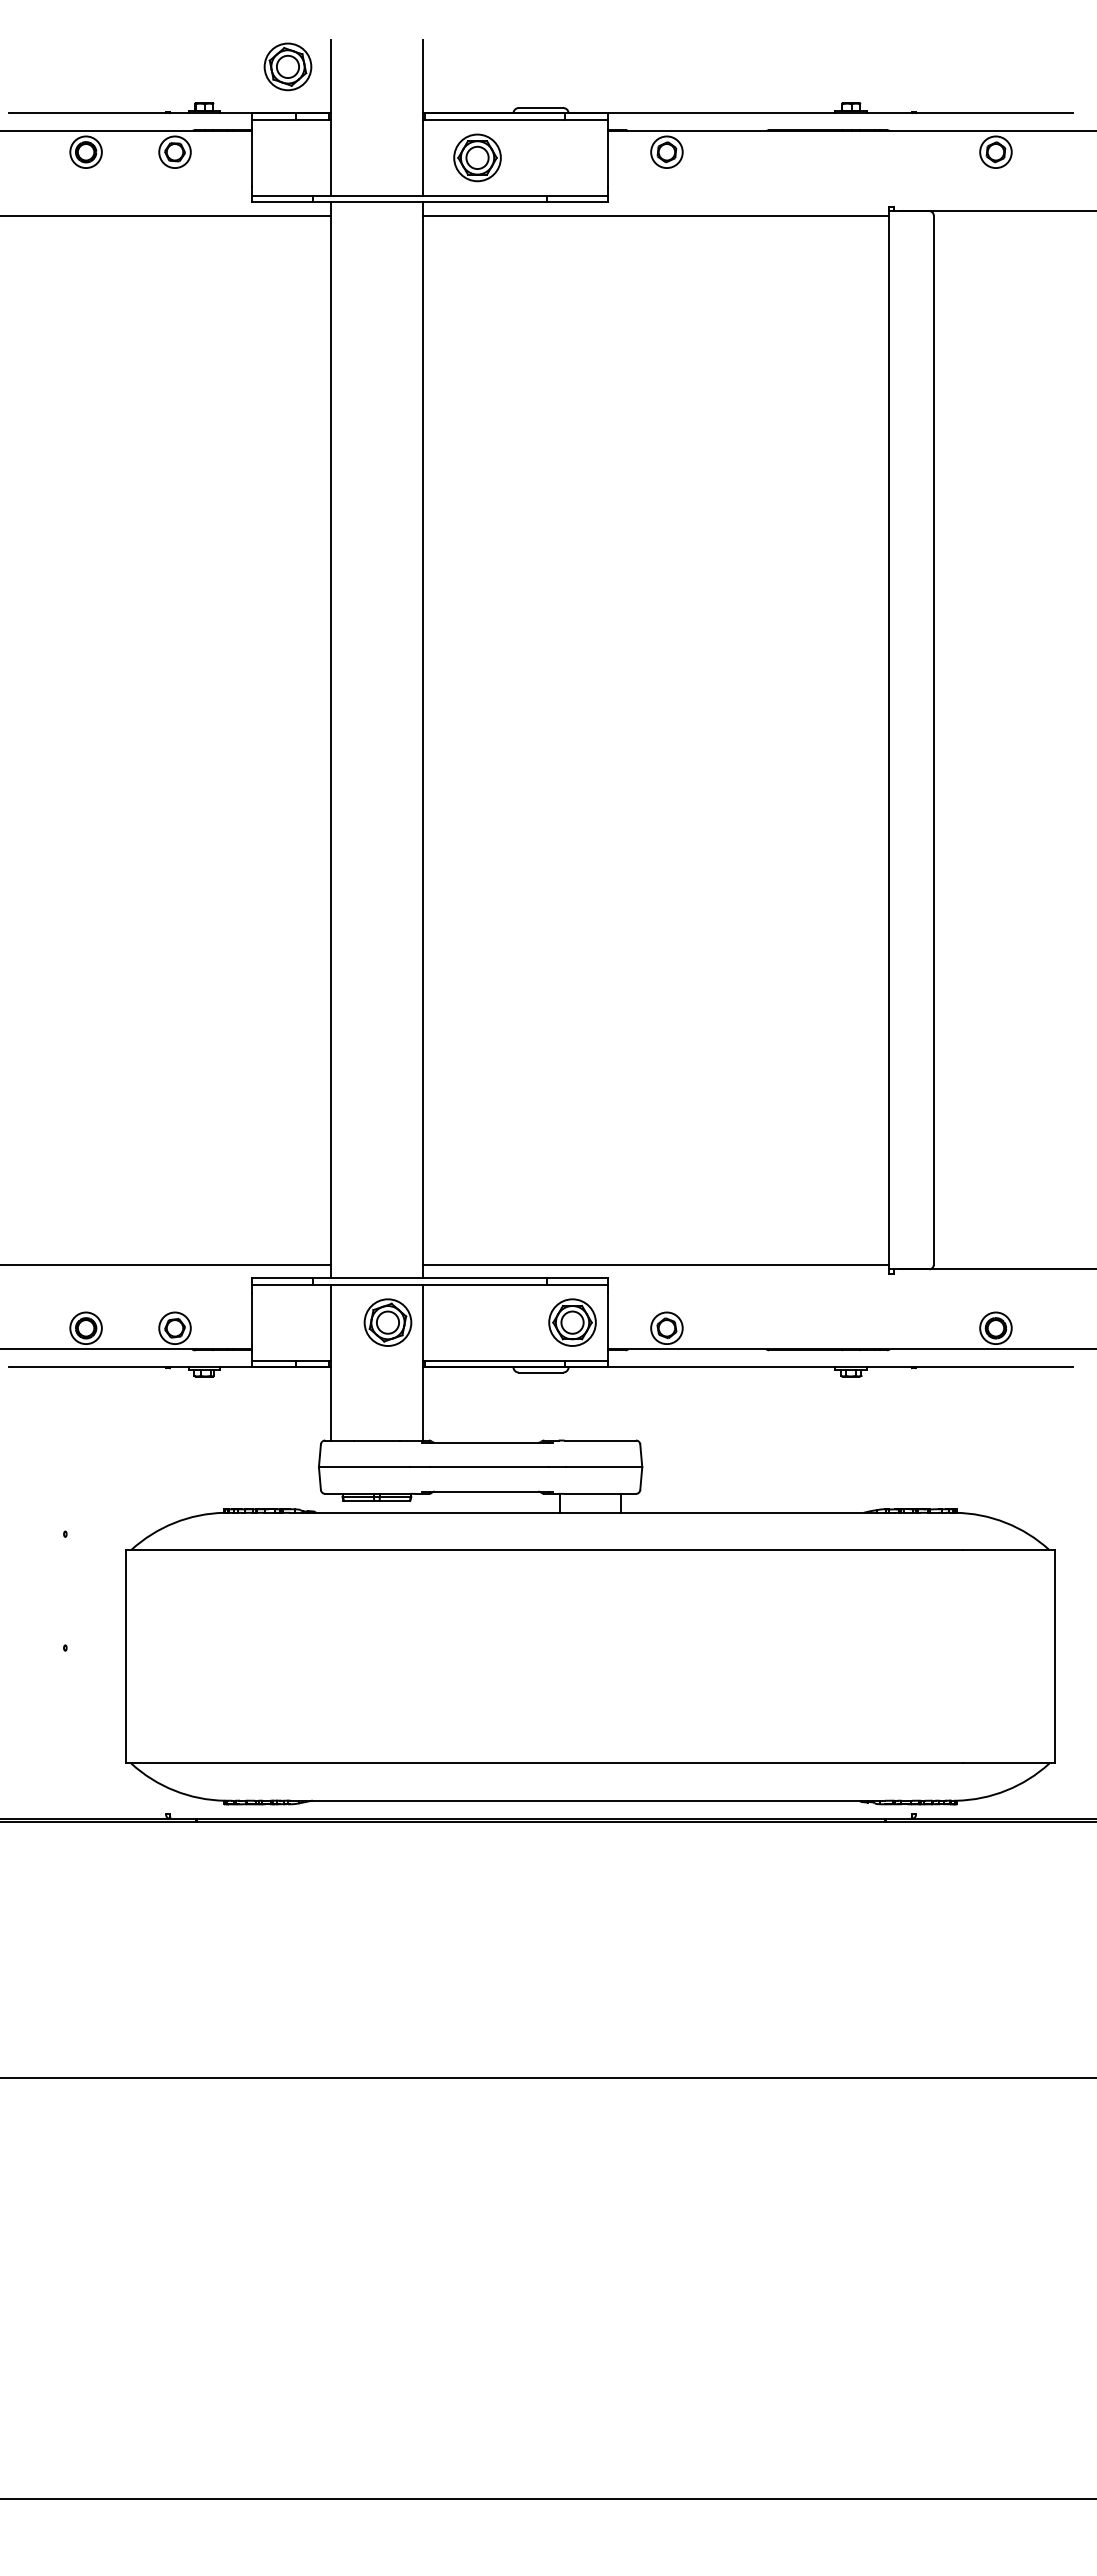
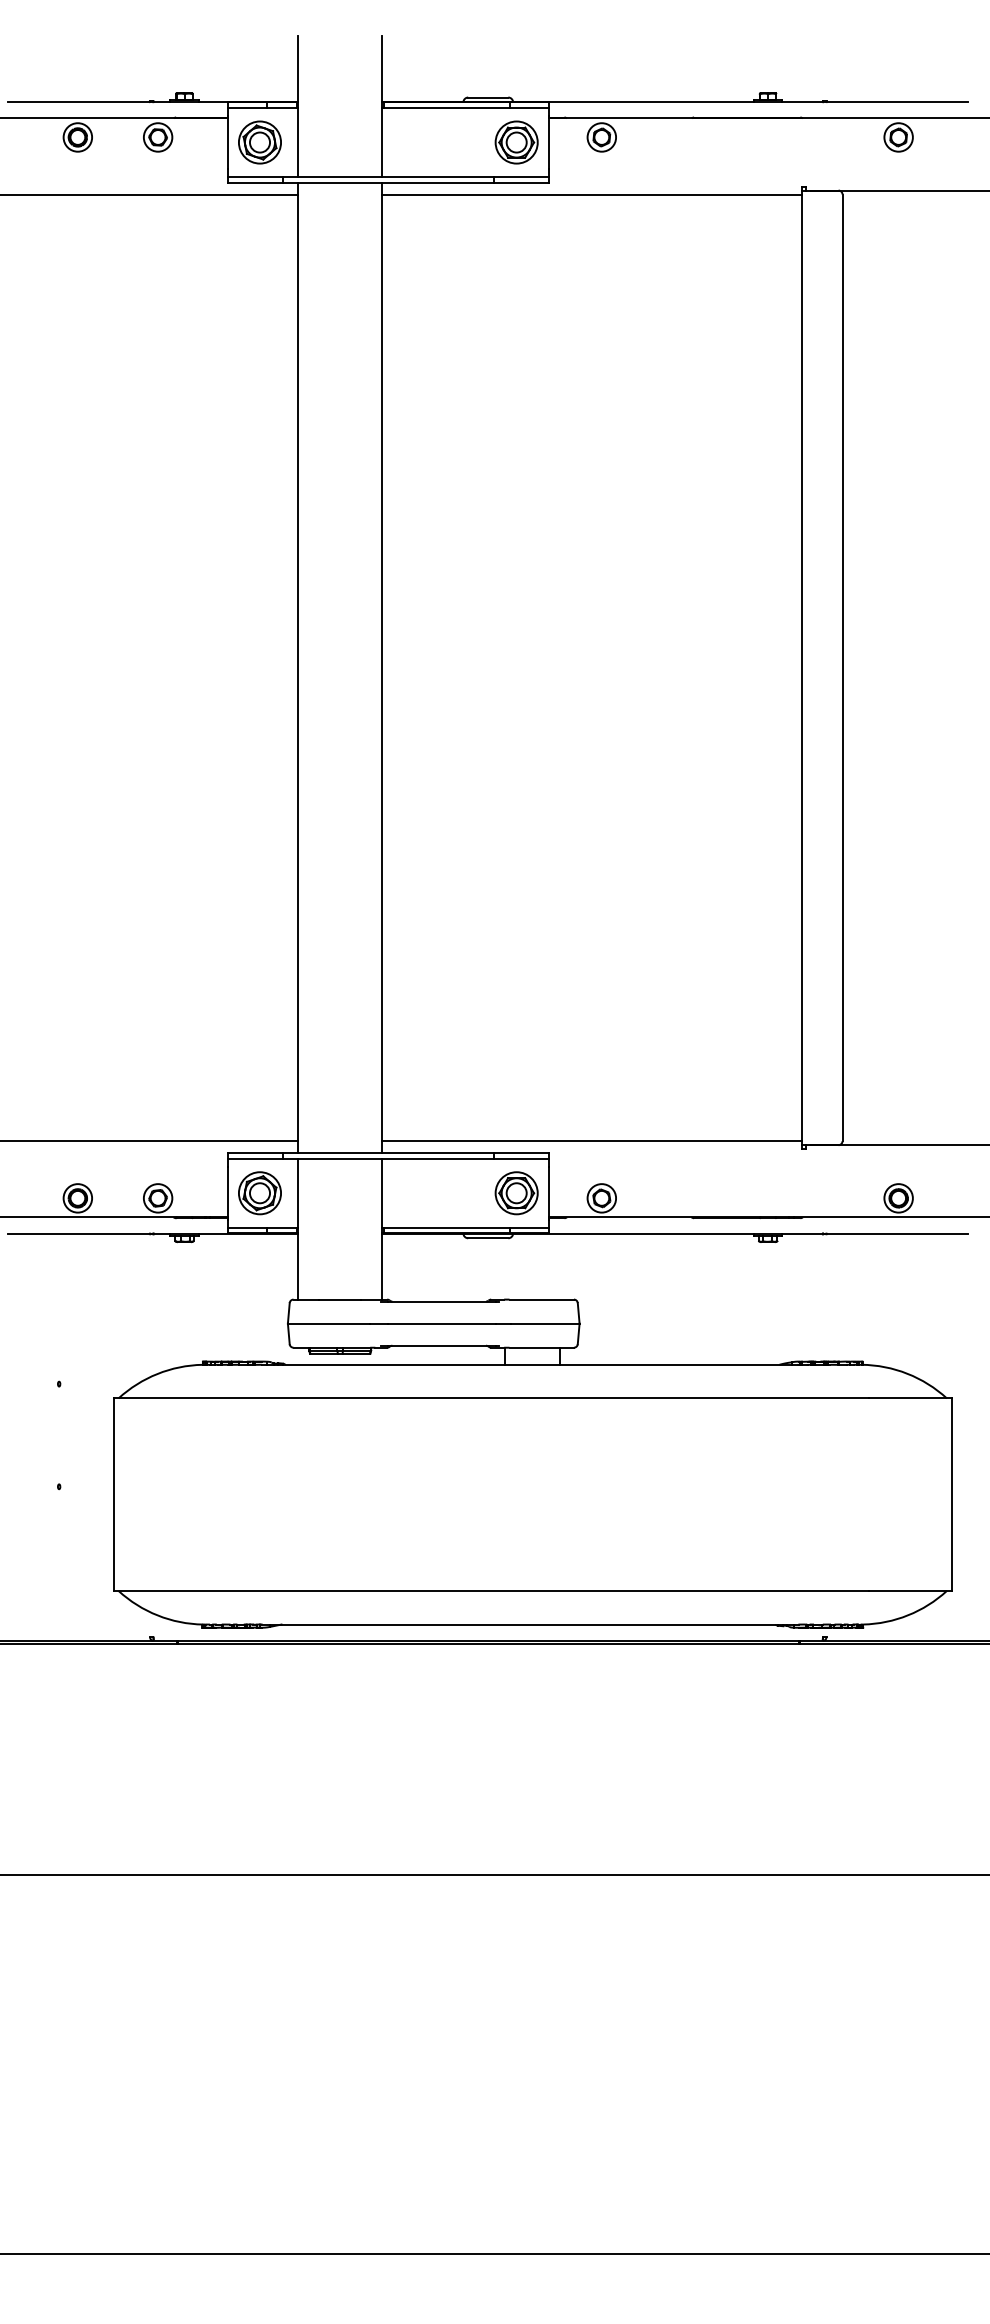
part: (287, 66) -> (259, 142), moved
part: (477, 157) -> (516, 142), moved
part: (387, 1322) -> (259, 1193), moved

